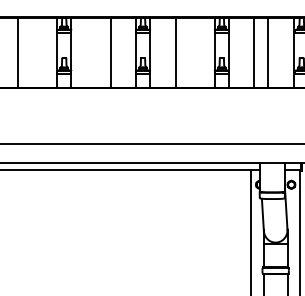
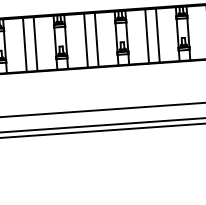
line: (31, 52) -> (35, 43), added
line: (96, 52) -> (85, 40), added
line: (189, 52) -> (157, 35), added

